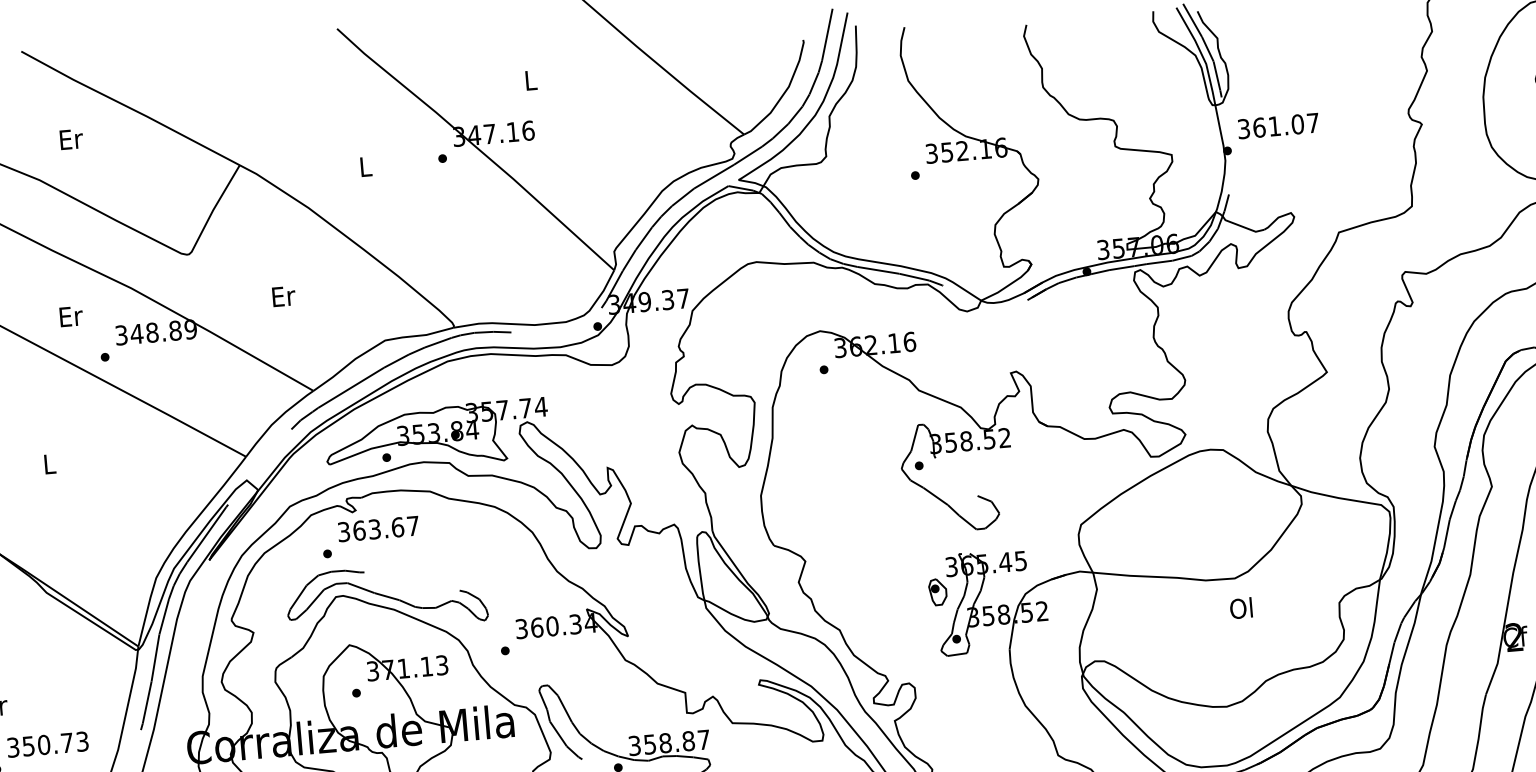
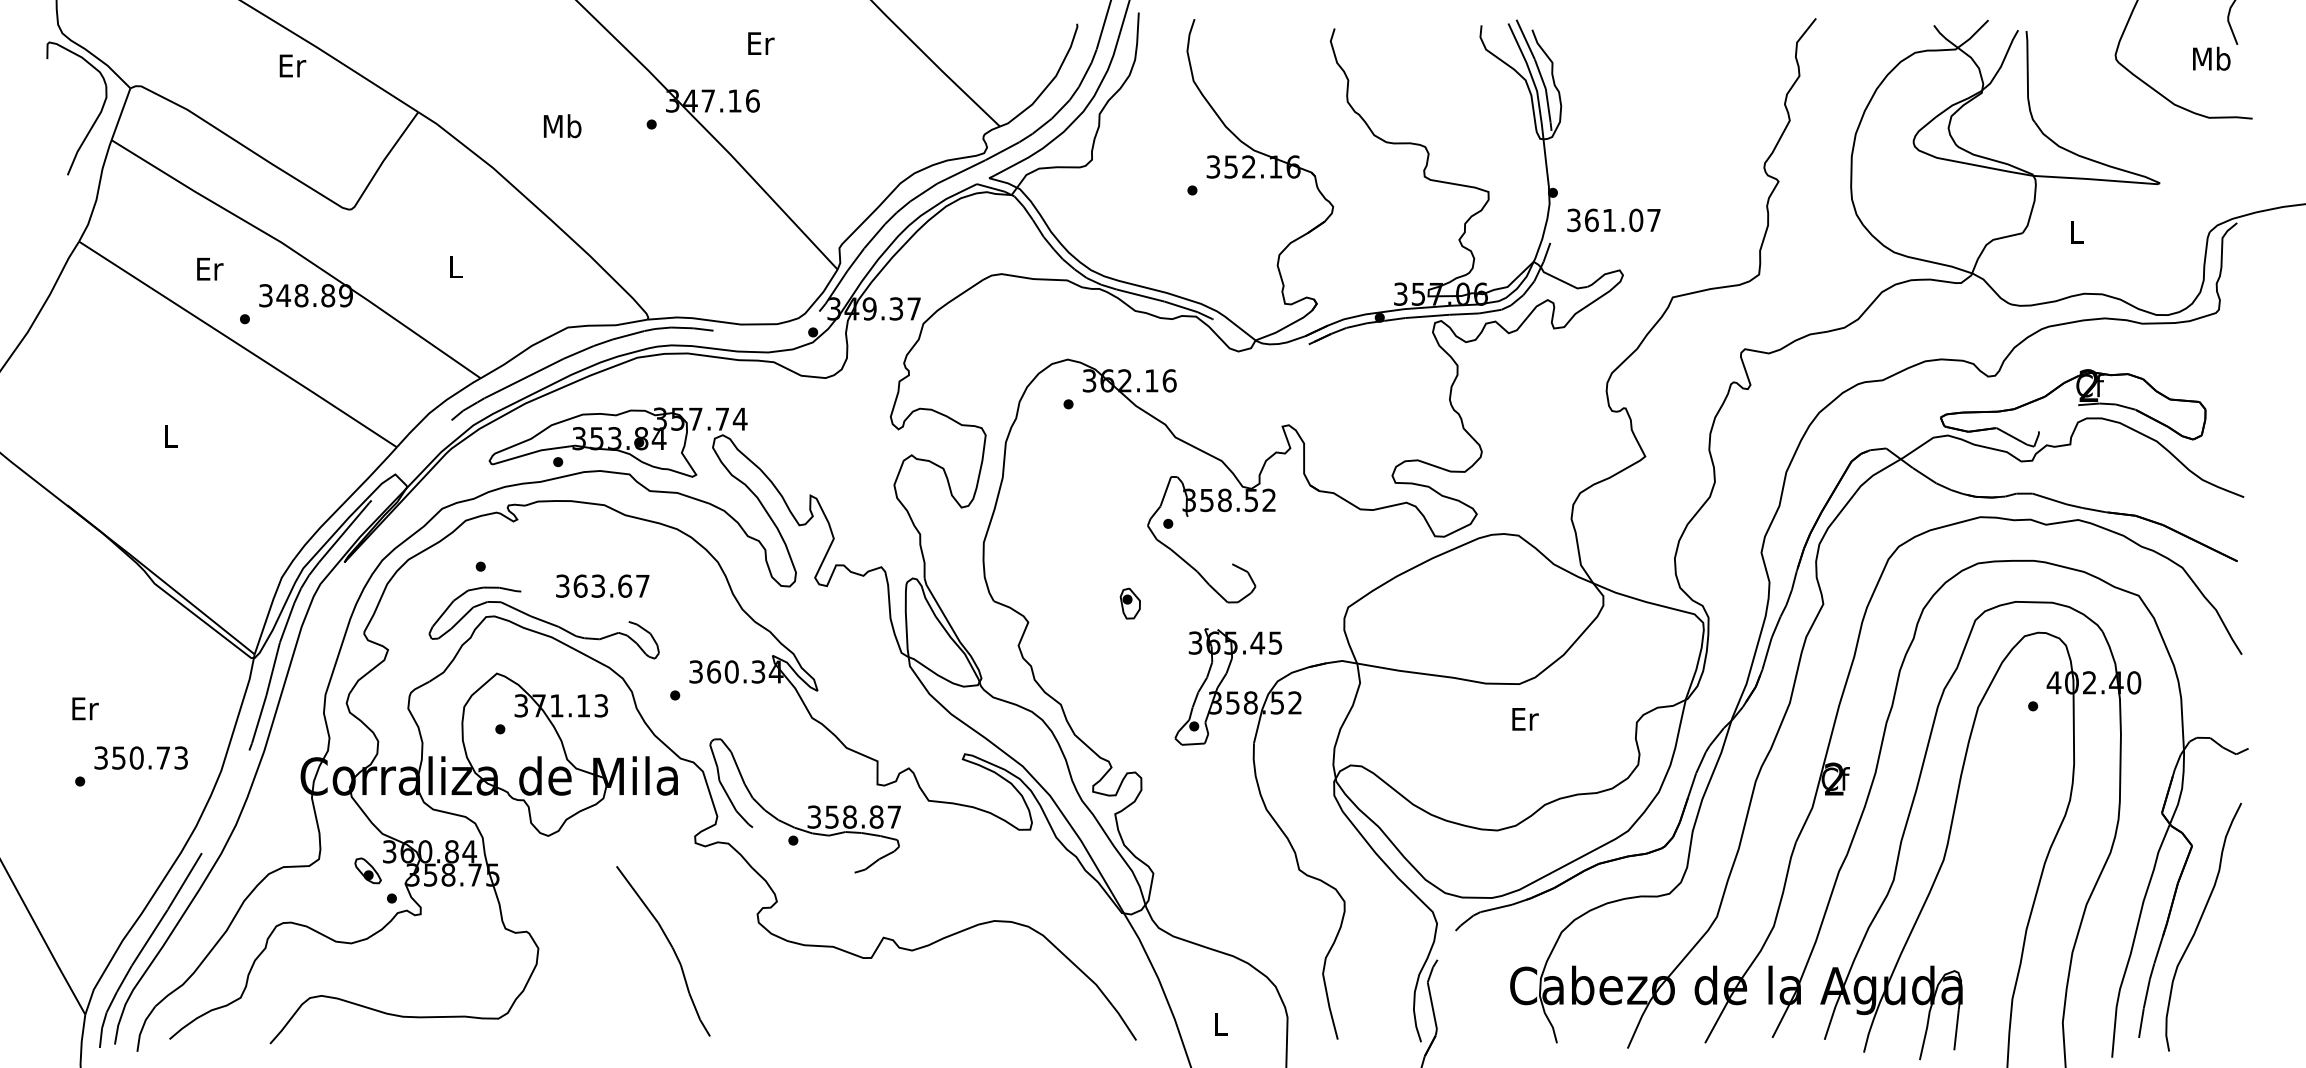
text: (531, 80) -> (761, 43), L -> Er
text: (1278, 126) -> (1613, 220), moved
text: (71, 139) -> (292, 65), moved
text: (365, 166) -> (562, 126), L -> Mb
text: (284, 295) -> (456, 266), Er -> L
text: (378, 528) -> (602, 585), moved
part: (937, 592) -> (1129, 603), moved
text: (1241, 607) -> (1524, 718), Ol -> Er

